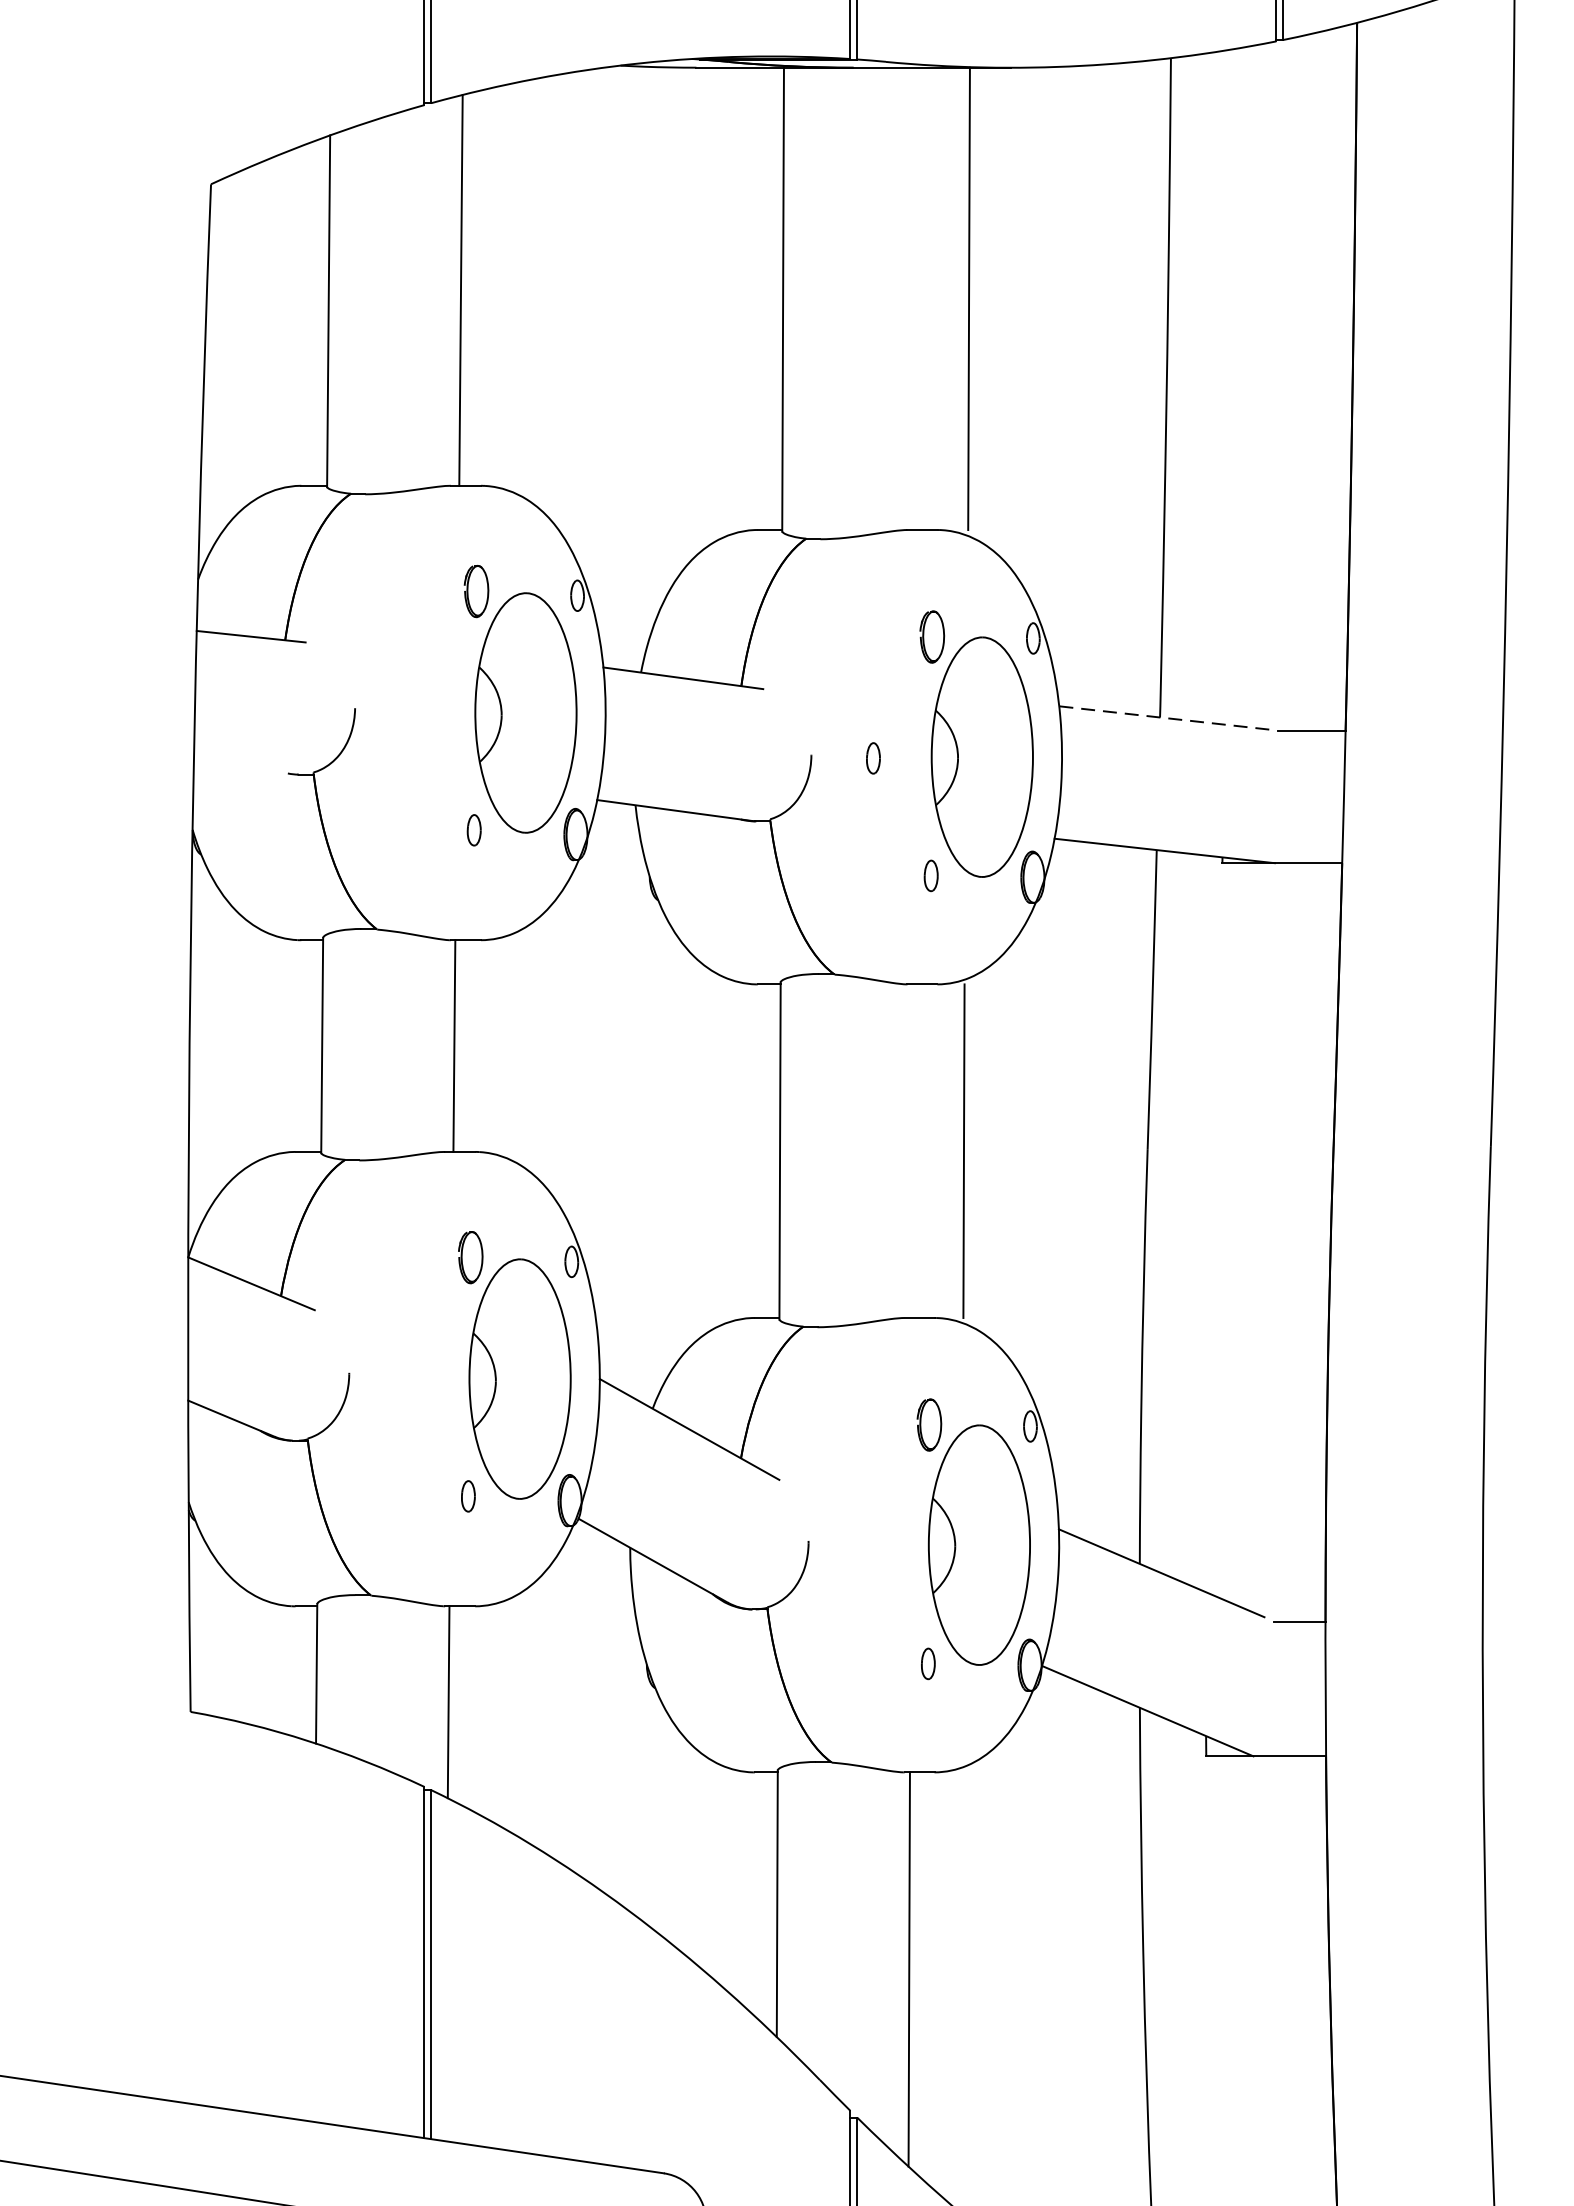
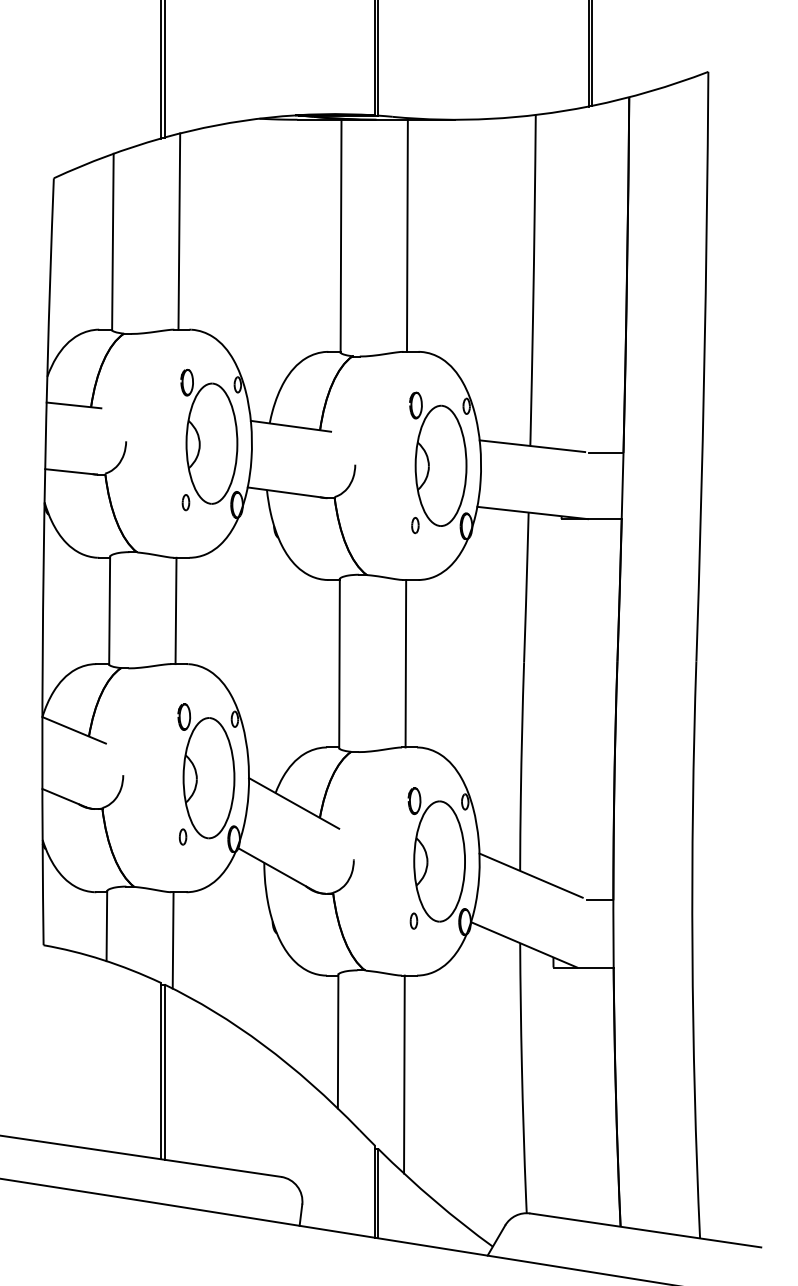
line: (969, 298) -> (407, 235), moved
line: (1162, 718) -> (531, 446), dashed -> solid
part: (873, 758) -> (386, 466), removed
line: (246, 768) -> (71, 471), added
line: (963, 1150) -> (405, 663), moved

